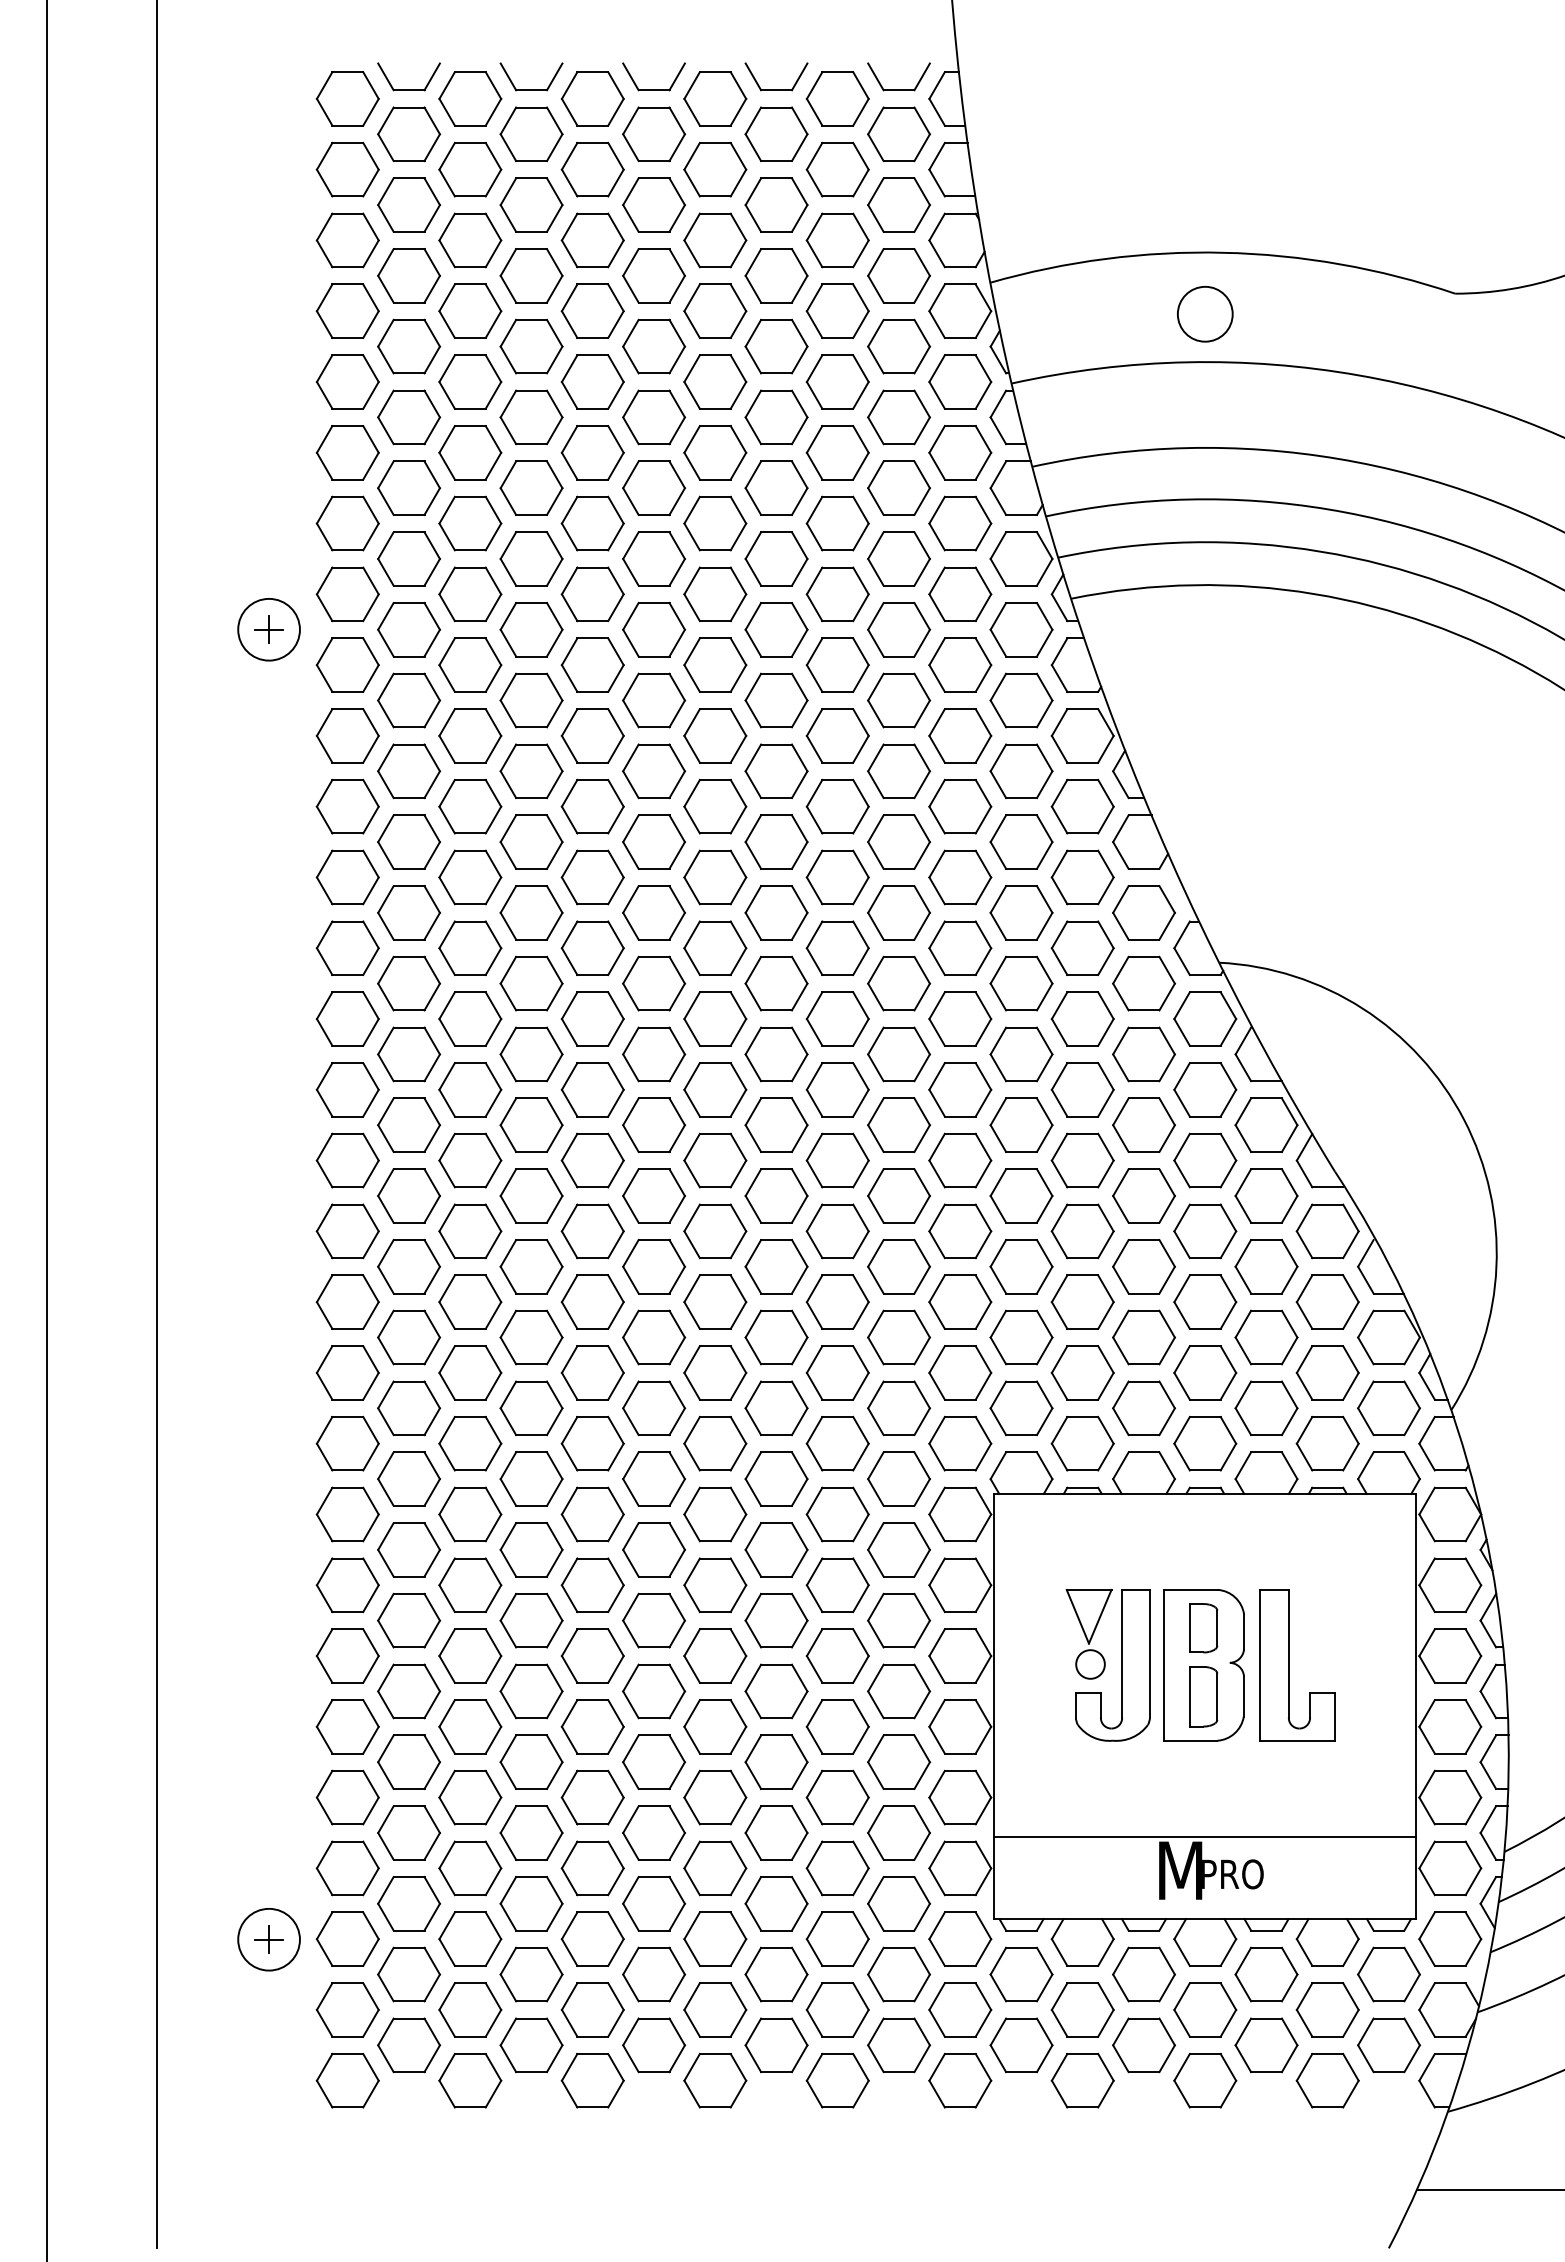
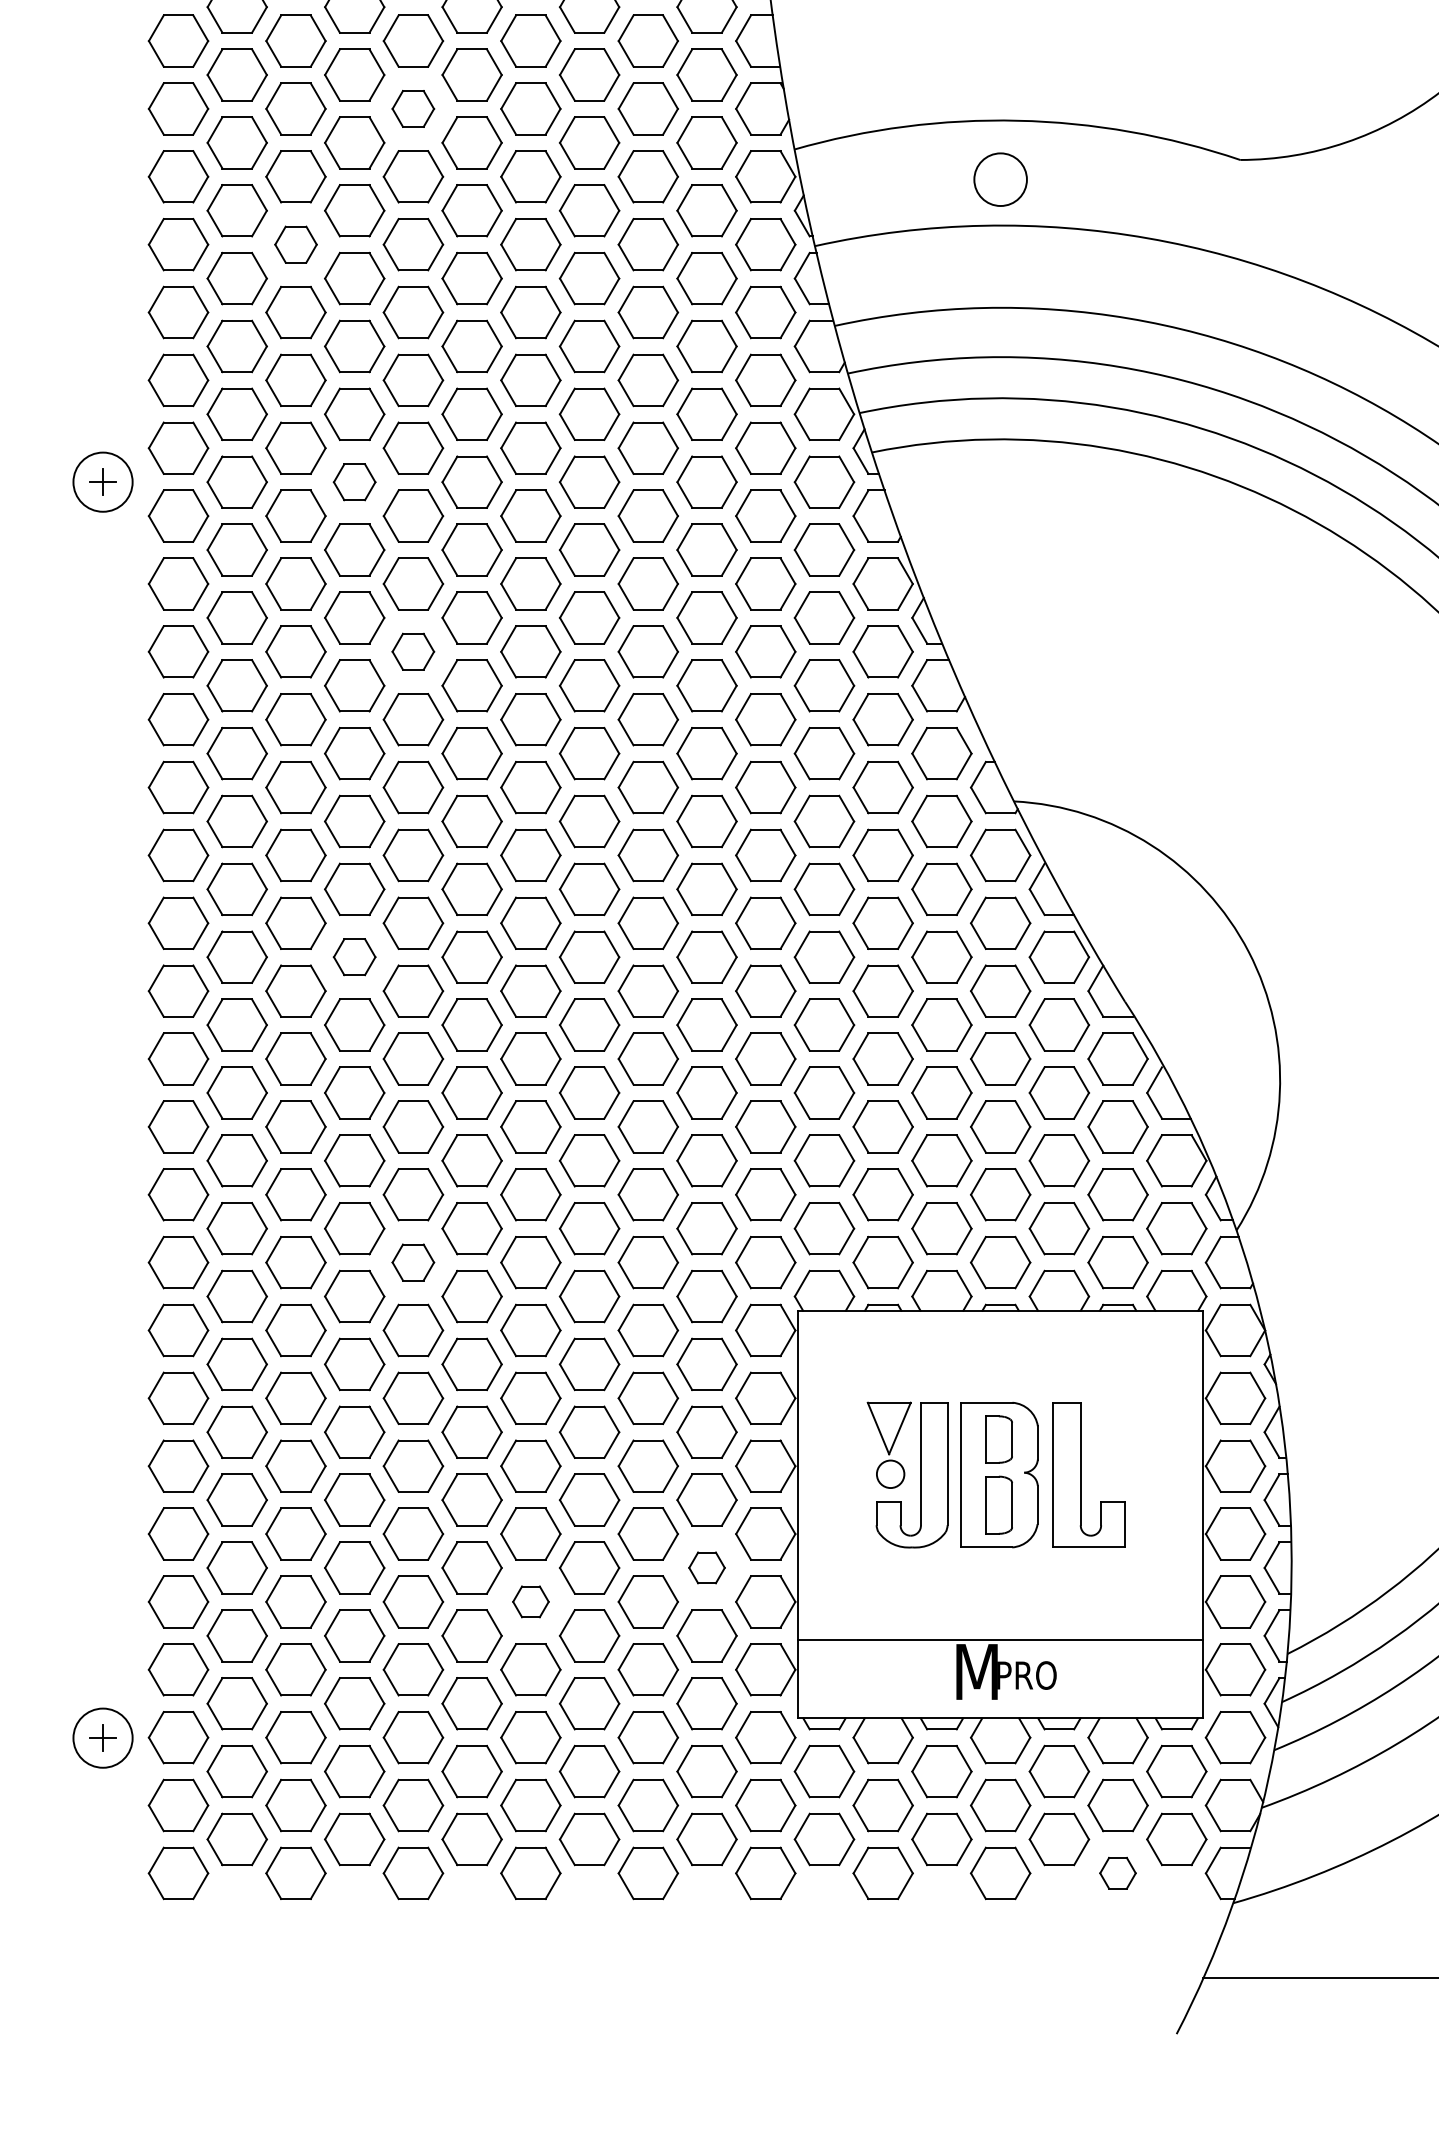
part: (592, 240) -> (413, 108), size x0.7
part: (470, 381) -> (296, 244), size x0.7
part: (531, 629) -> (354, 481), size x0.7
part: (592, 806) -> (413, 651), size x0.7
part: (531, 1124) -> (354, 956), size x0.7
part: (592, 1443) -> (413, 1262), size x0.7
part: (898, 1761) -> (706, 1567), size x0.6
part: (715, 1797) -> (531, 1601), size x0.6
part: (1327, 2080) -> (1117, 1873), size x0.6

